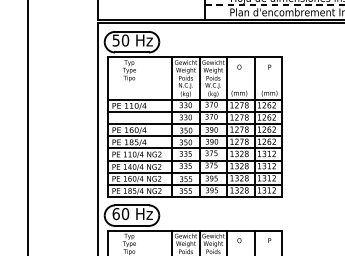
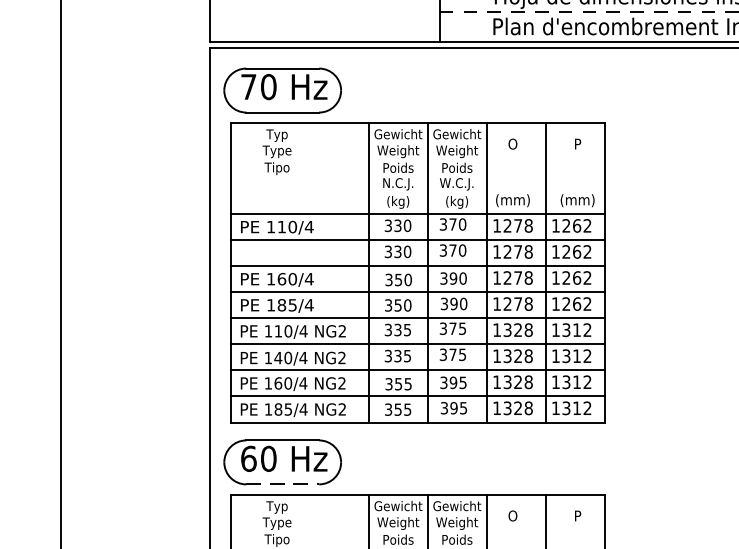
text: (115, 40) -> (247, 86), 50 -> 70
line: (132, 225) -> (283, 483), solid -> dashed

